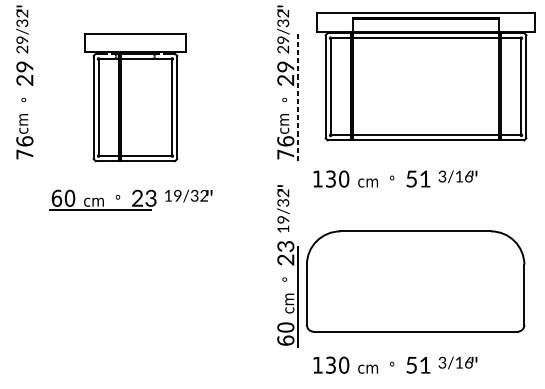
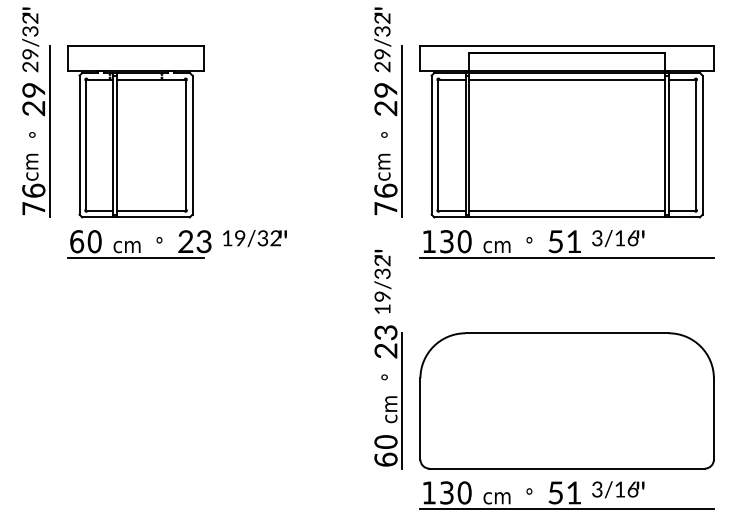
part: (425, 76) -> (566, 131), moved
line: (37, 97) -> (50, 131), added
part: (135, 97) -> (135, 131), moved
line: (298, 97) -> (402, 131), dashed -> solid
line: (419, 191) -> (566, 258), added
part: (134, 203) -> (181, 248), moved
part: (415, 281) -> (566, 400), moved
line: (419, 377) -> (566, 509), added

